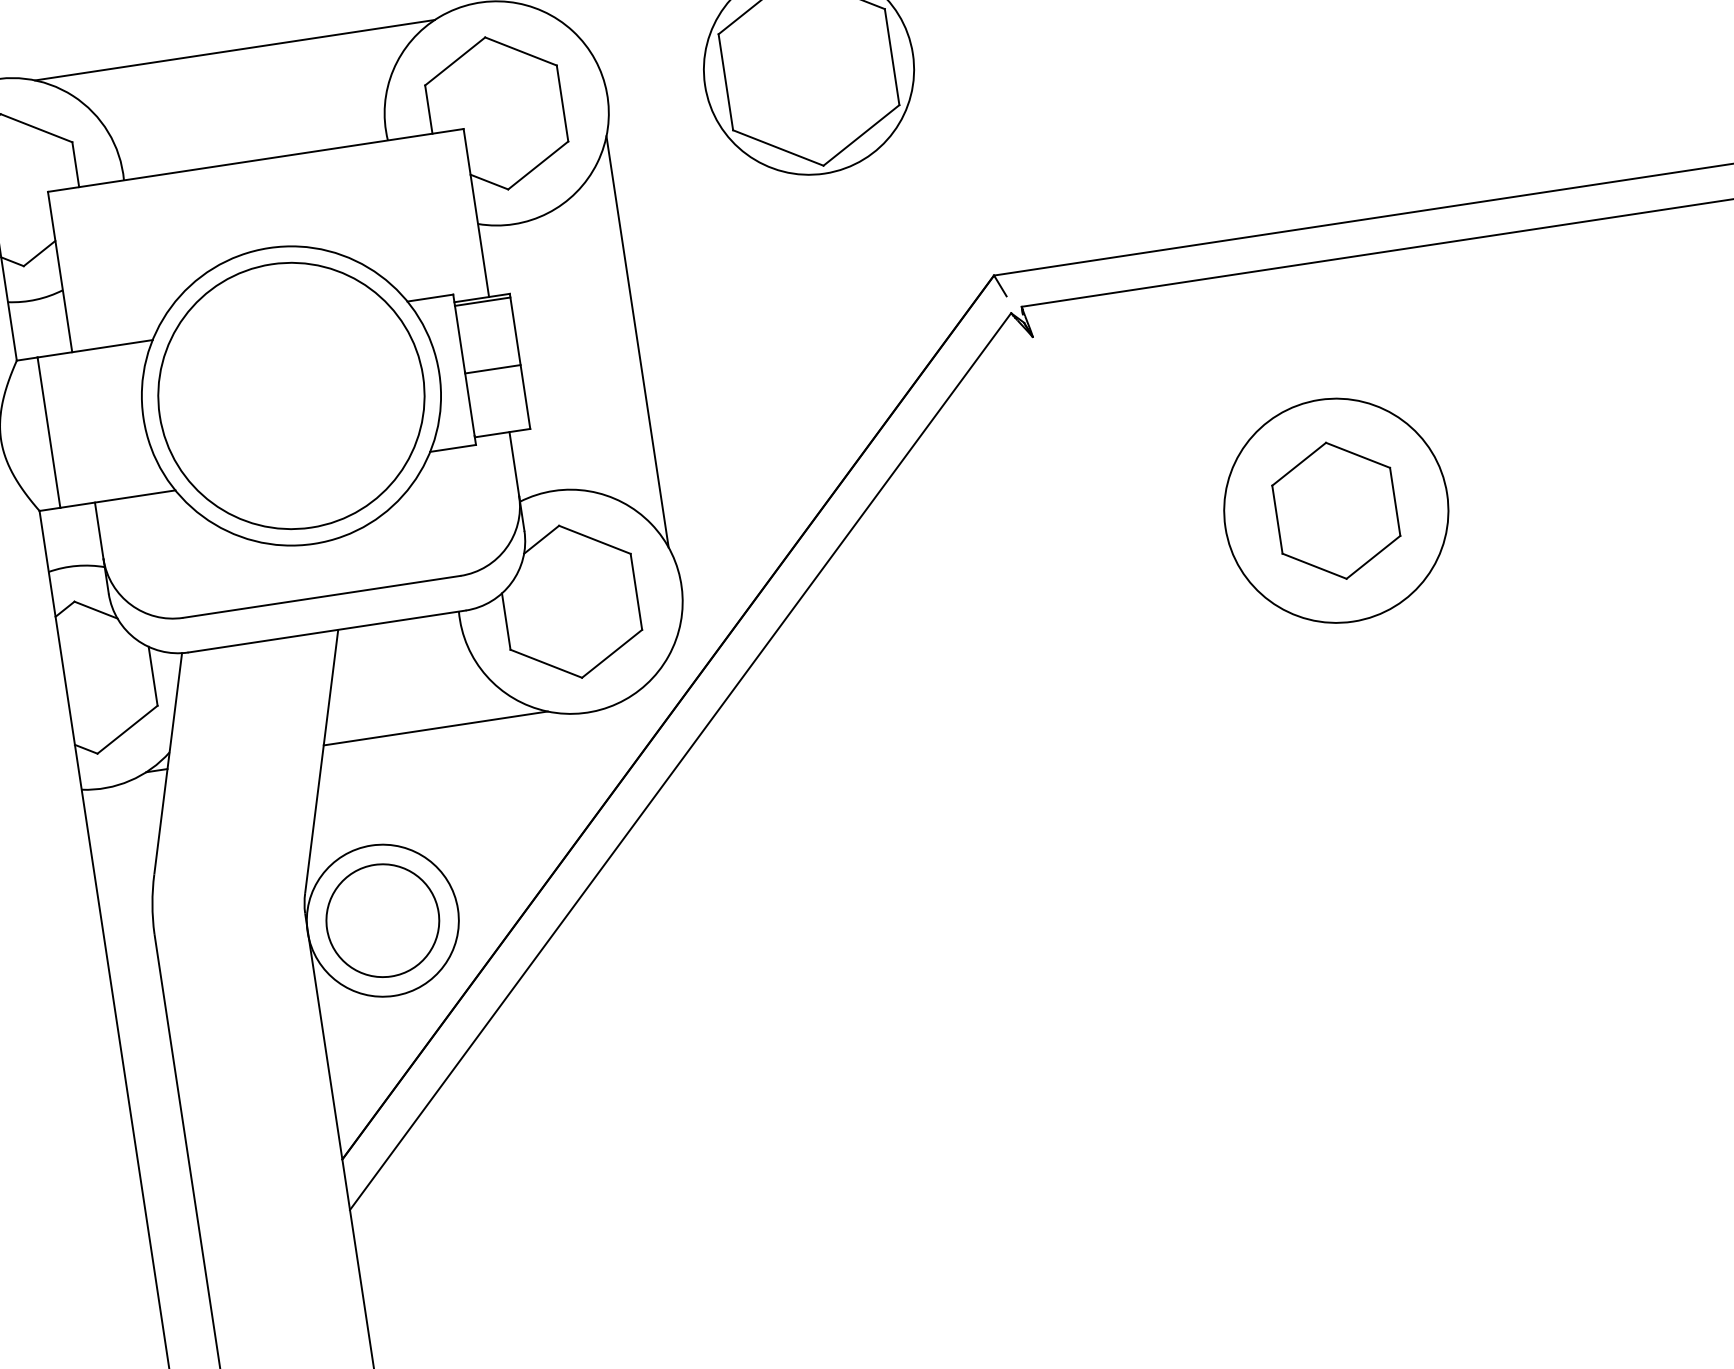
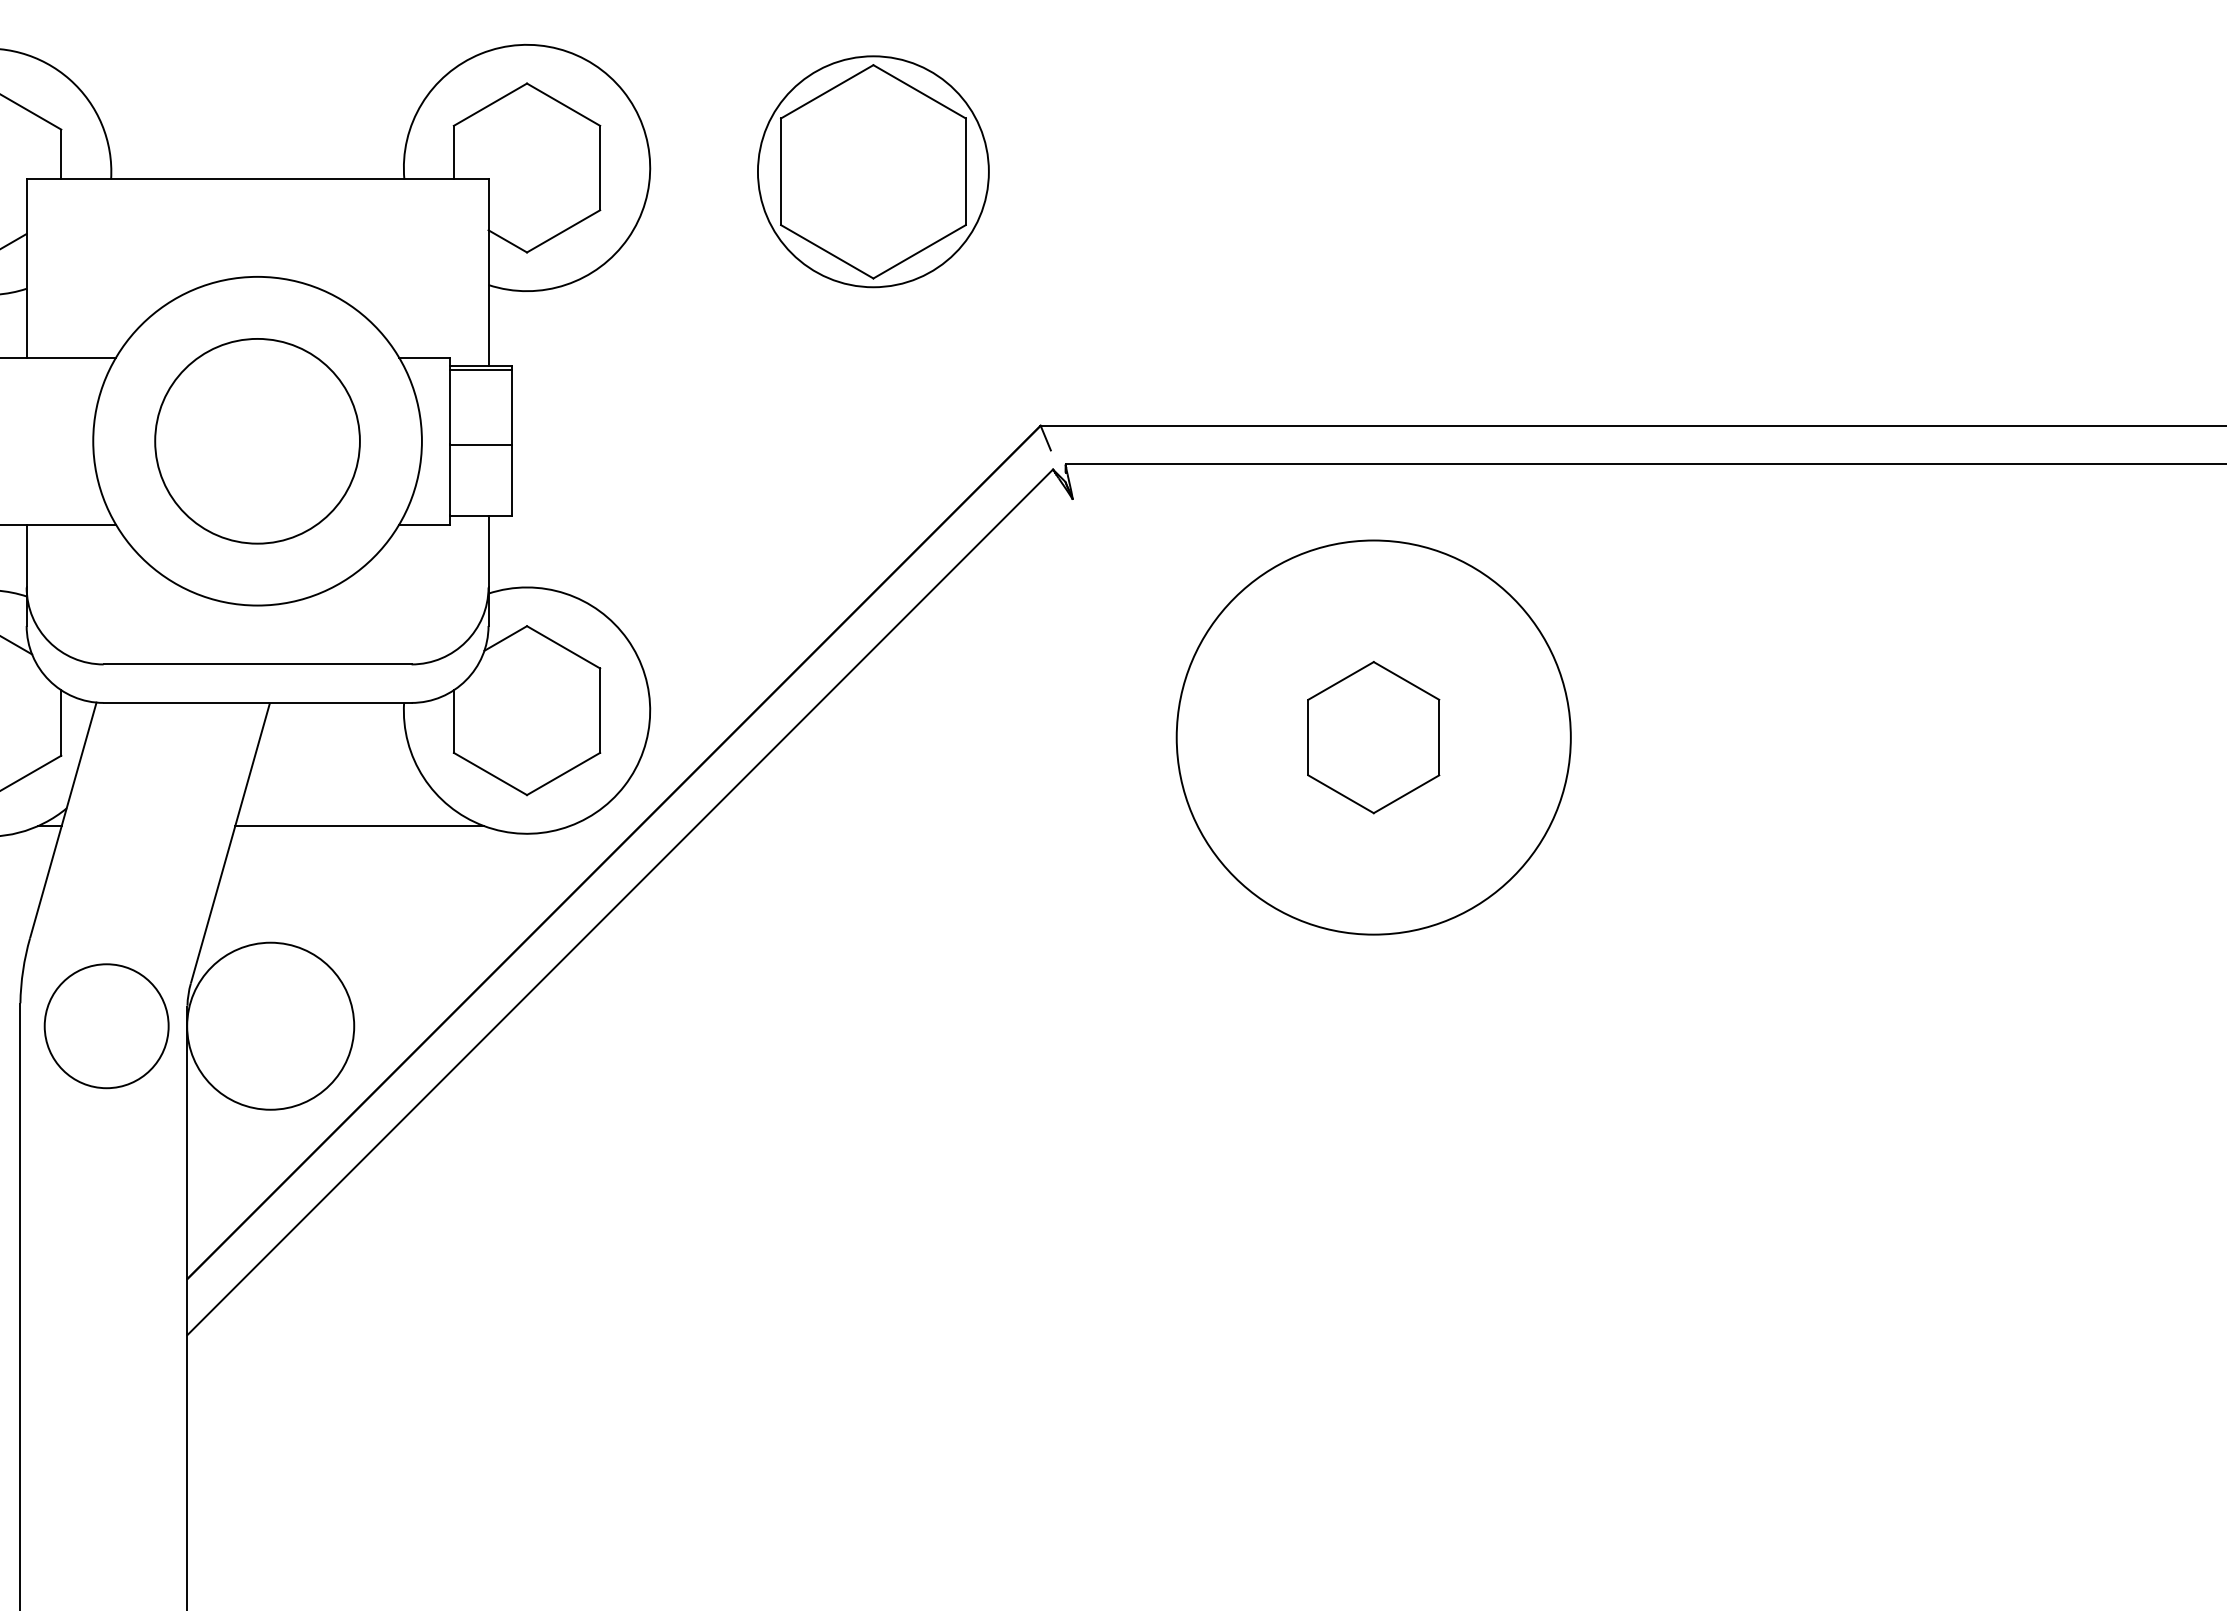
line: (235, 50) -> (253, 56), removed
line: (637, 341) -> (642, 438), removed
circle: (291, 396) -> (257, 441), size x0.7
circle: (1336, 510) -> (1373, 737), size x1.6
circle: (382, 920) -> (106, 1026), moved

